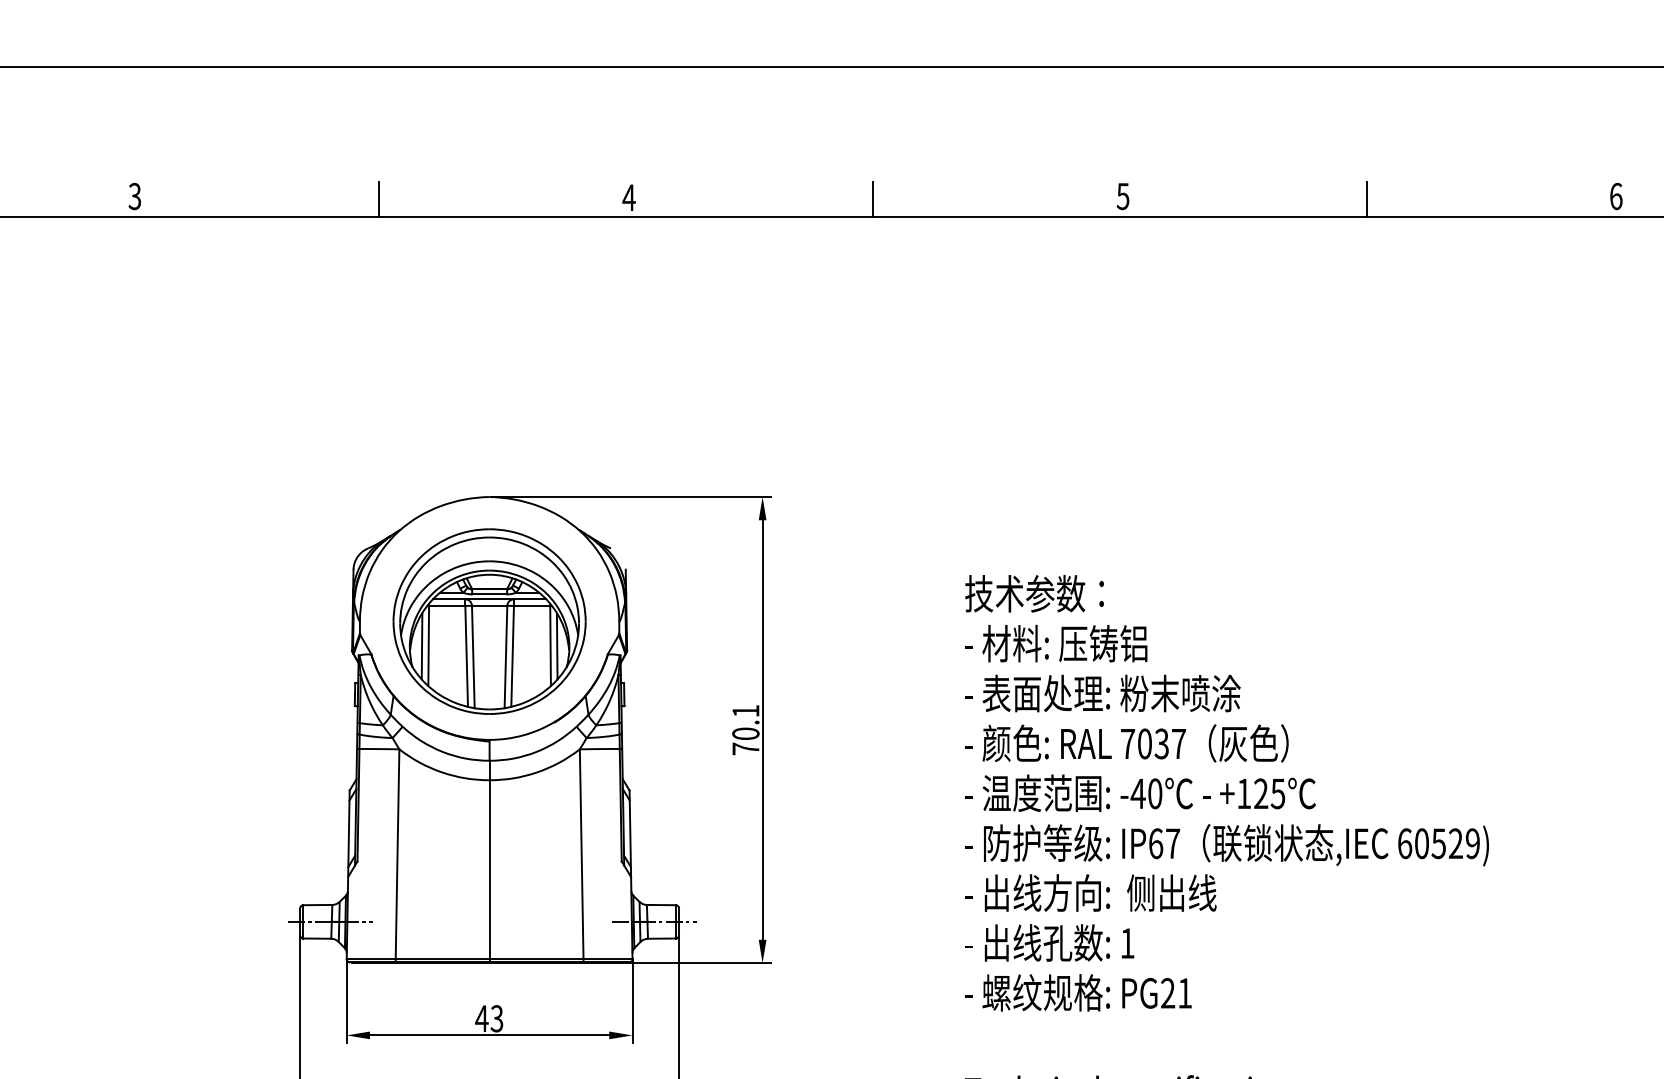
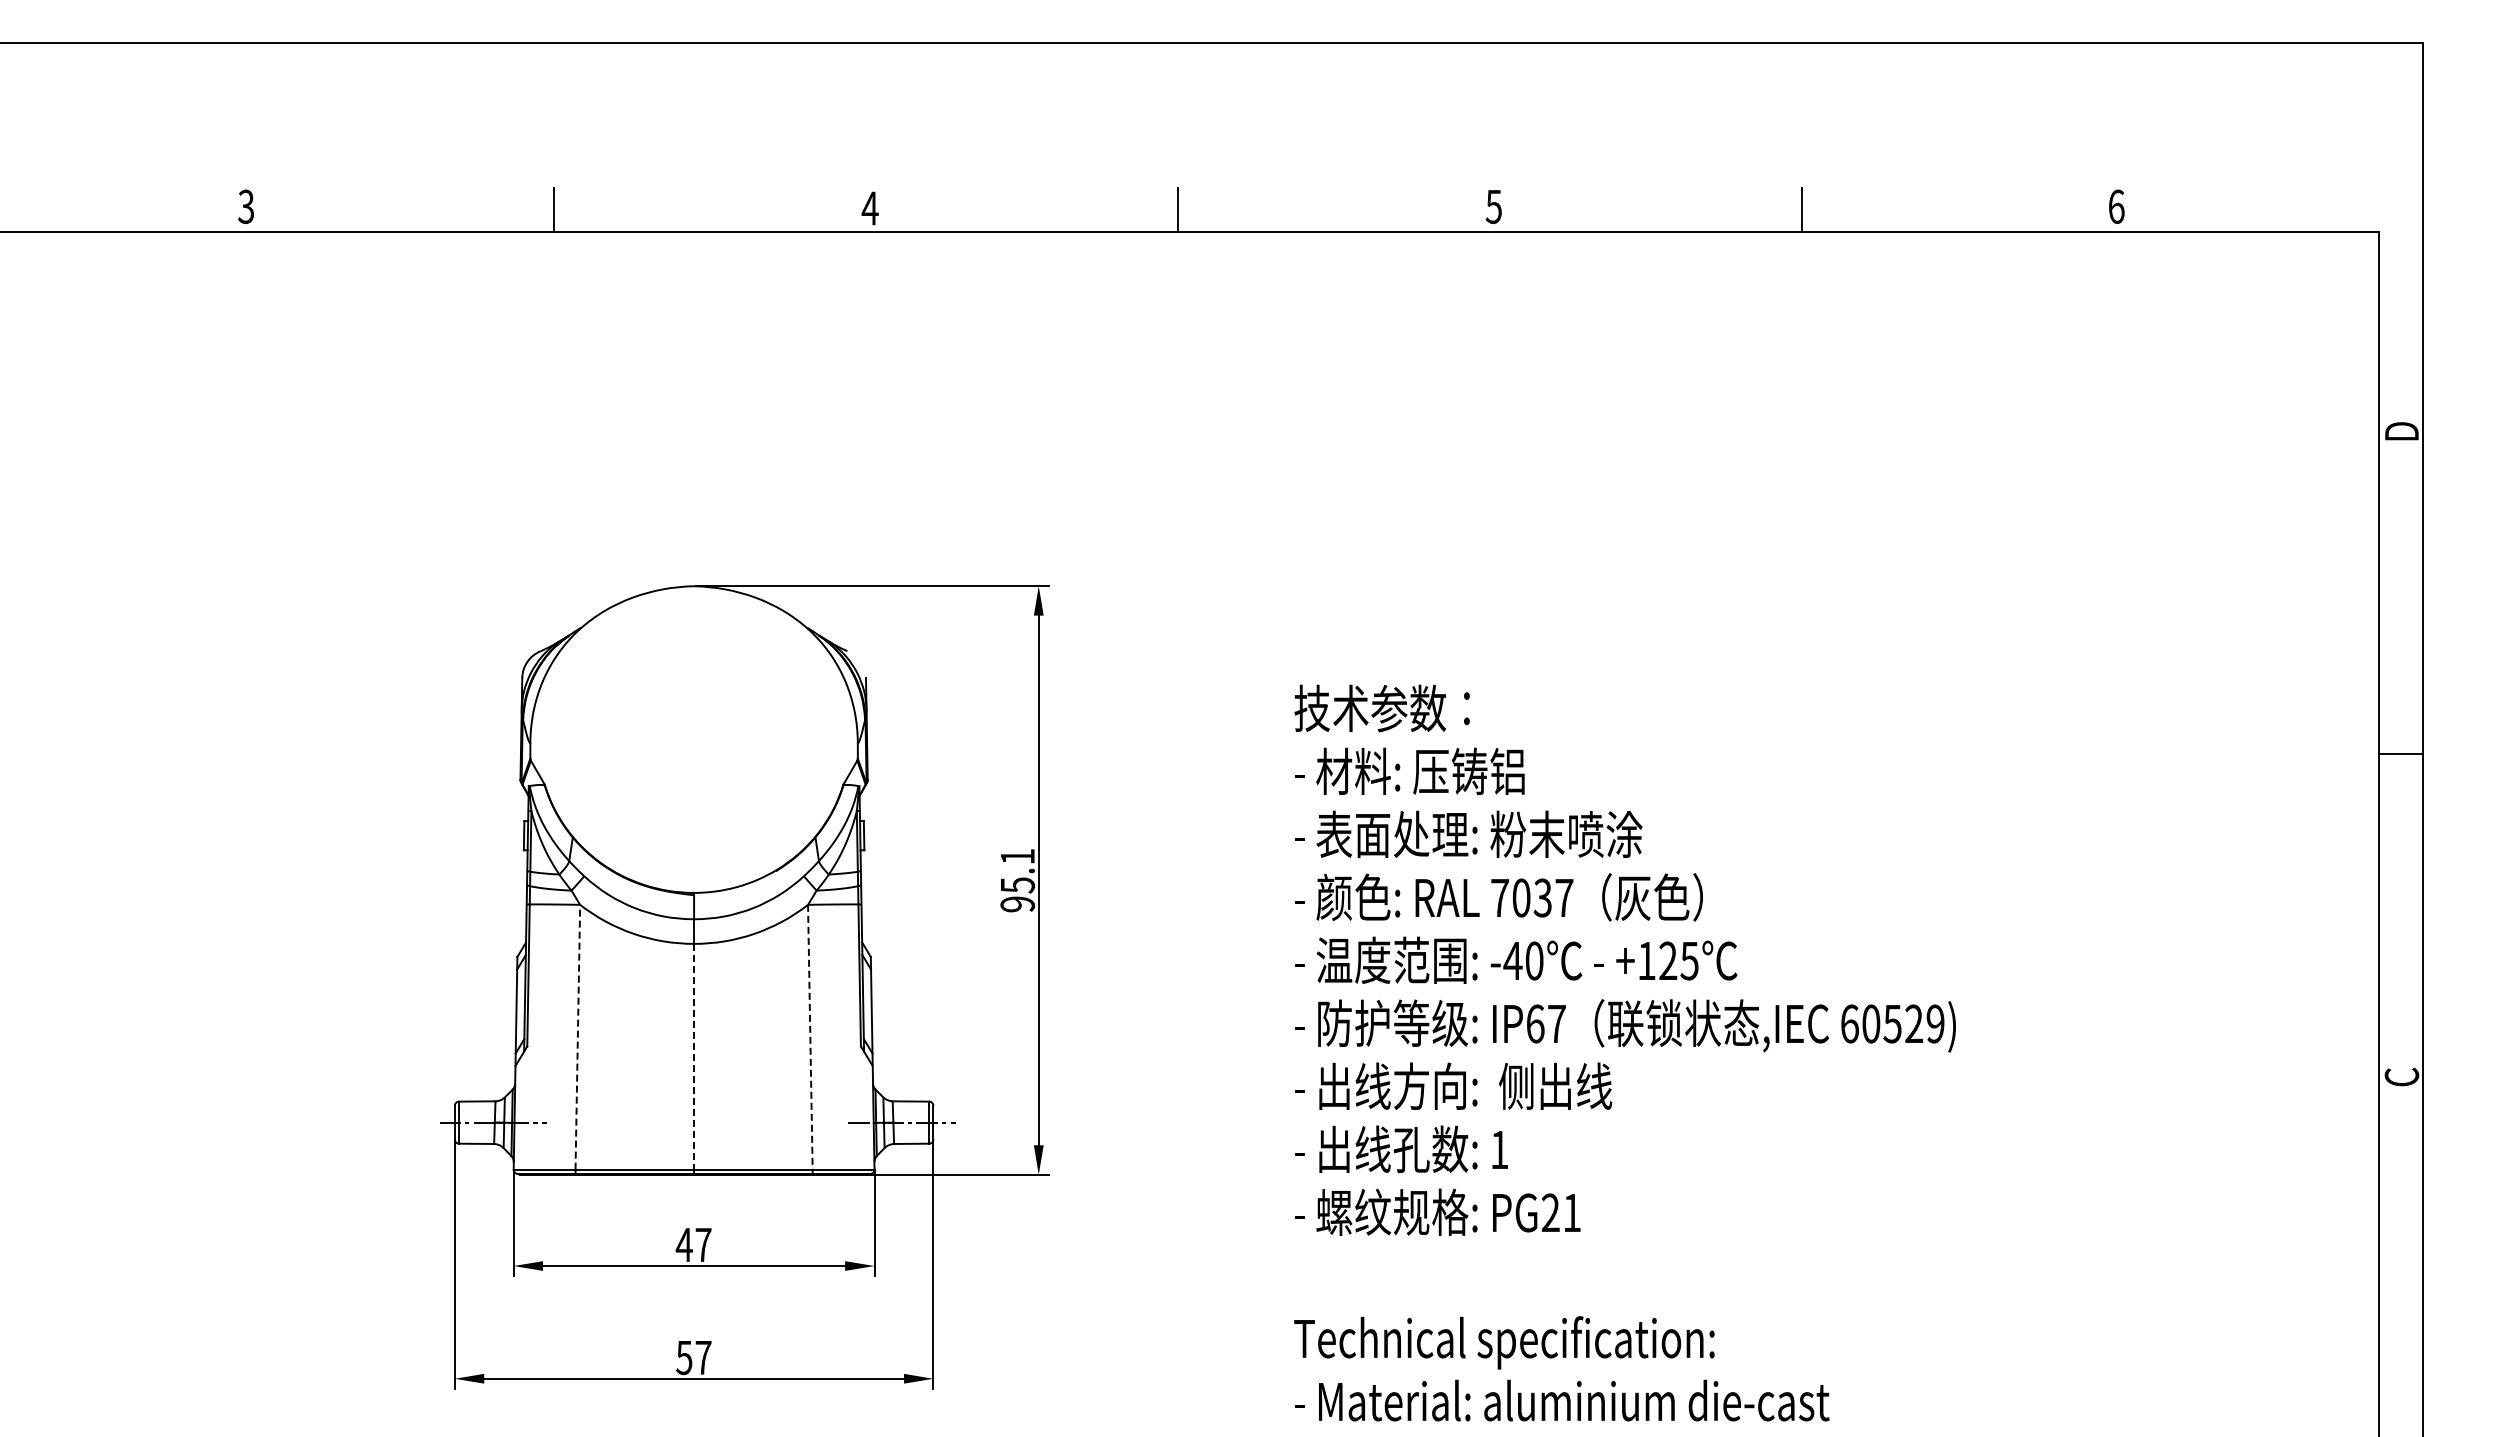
part: (489, 621) -> (693, 743), removed
text: (745, 741) -> (1017, 894), 70.1 -> 95.1
line: (397, 853) -> (577, 1036), solid -> dashed
line: (581, 854) -> (810, 1037), solid -> dashed
line: (489, 869) -> (694, 1056), solid -> dashed
text: (497, 1018) -> (703, 1244), 43 -> 47

